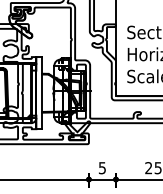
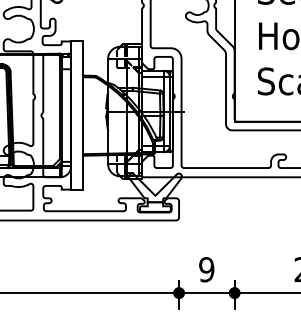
text: (102, 167) -> (206, 268), 5 -> 9

